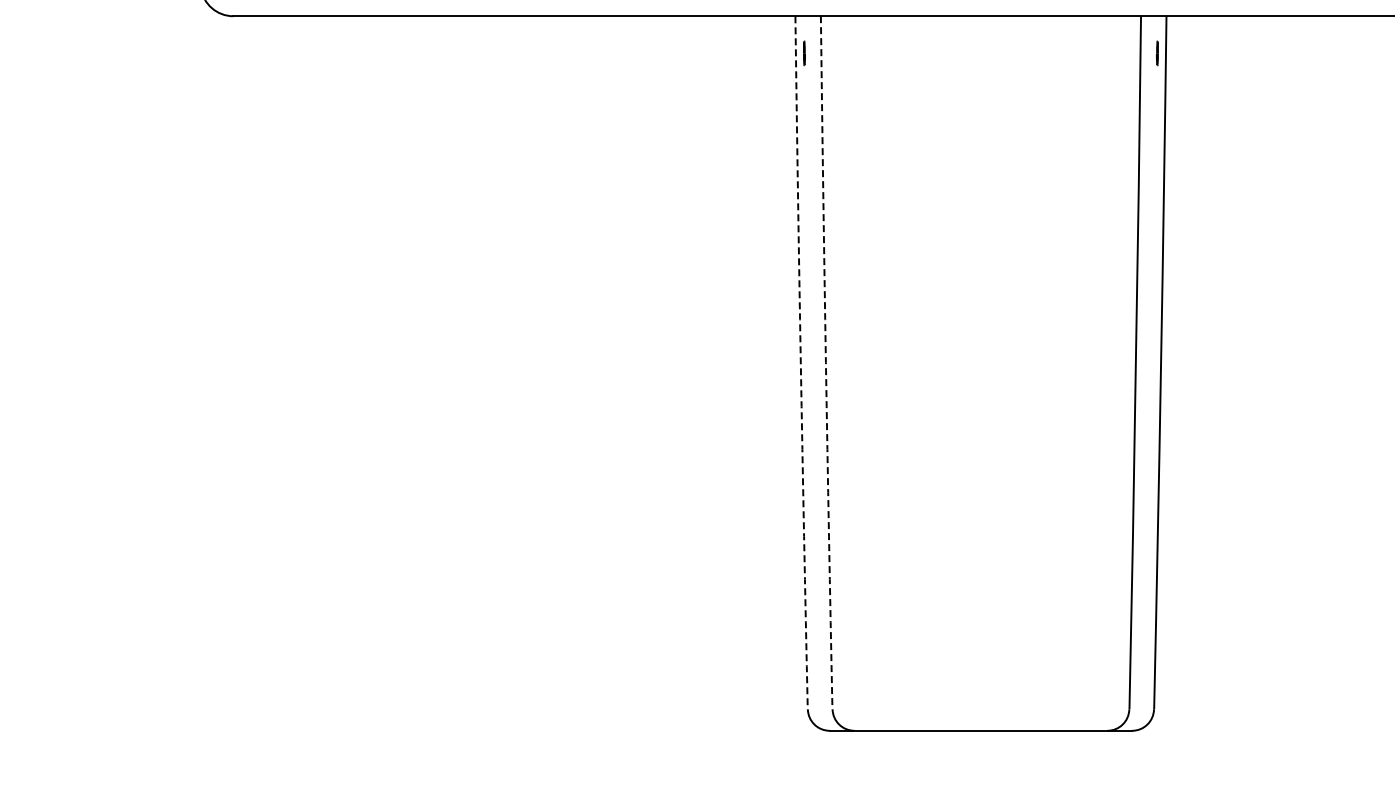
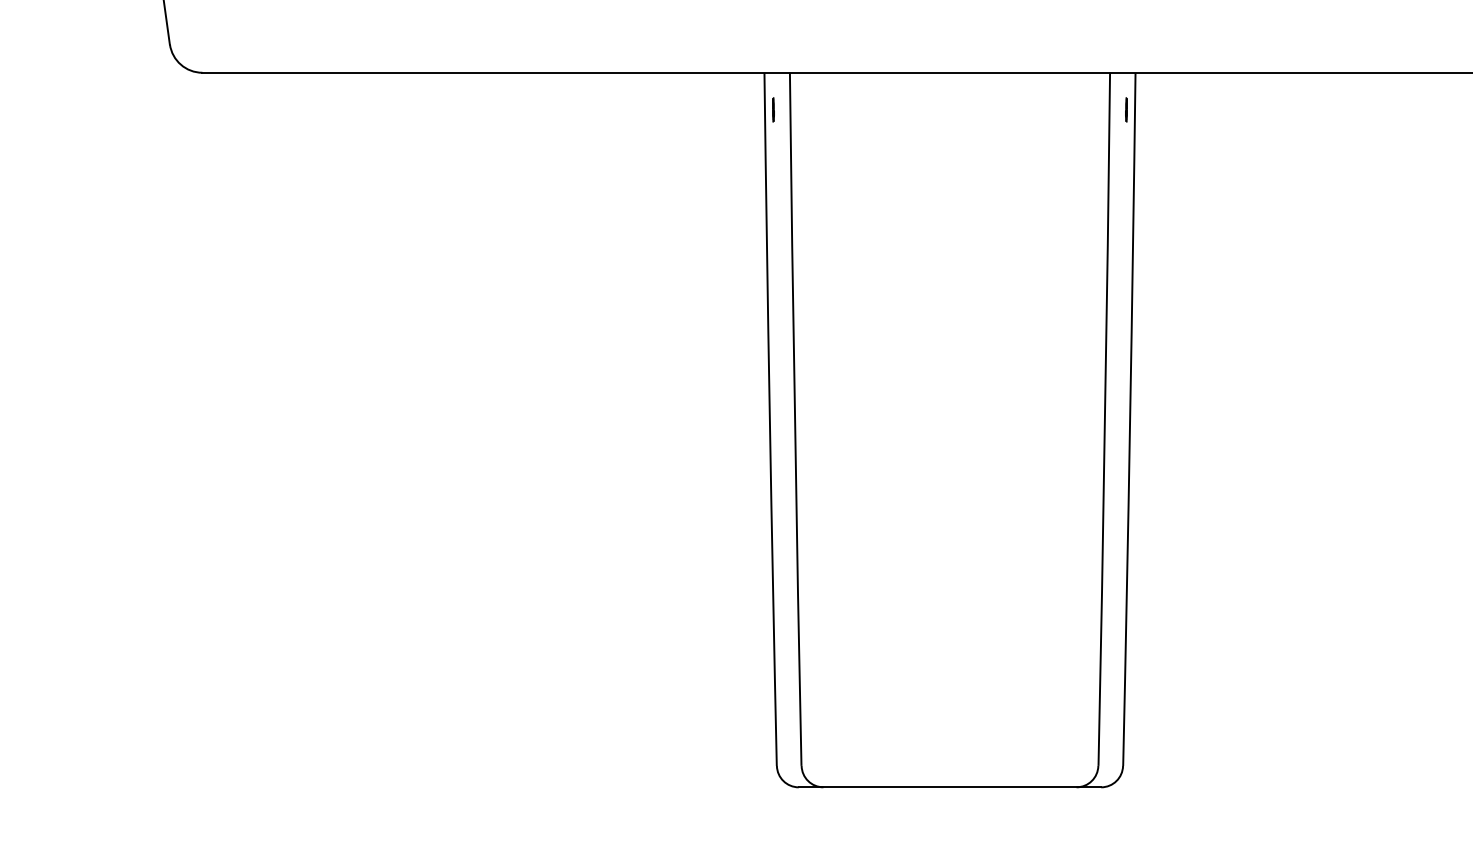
arc: (800, 362) -> (769, 419), dashed -> solid
arc: (825, 362) -> (794, 419), dashed -> solid

